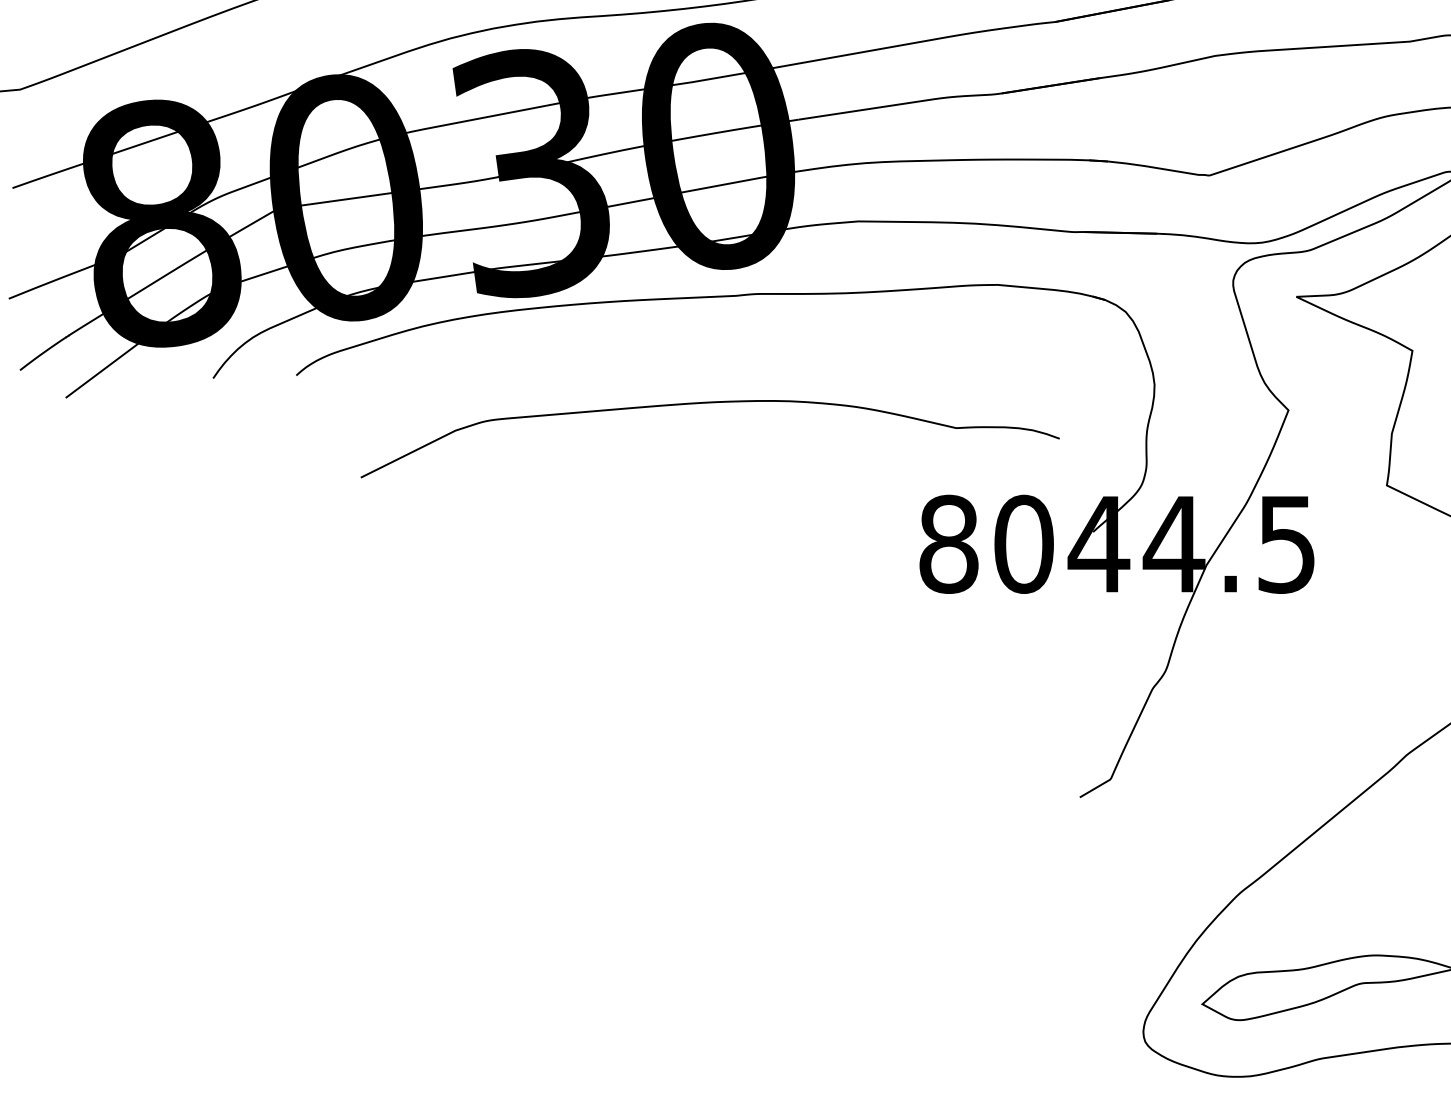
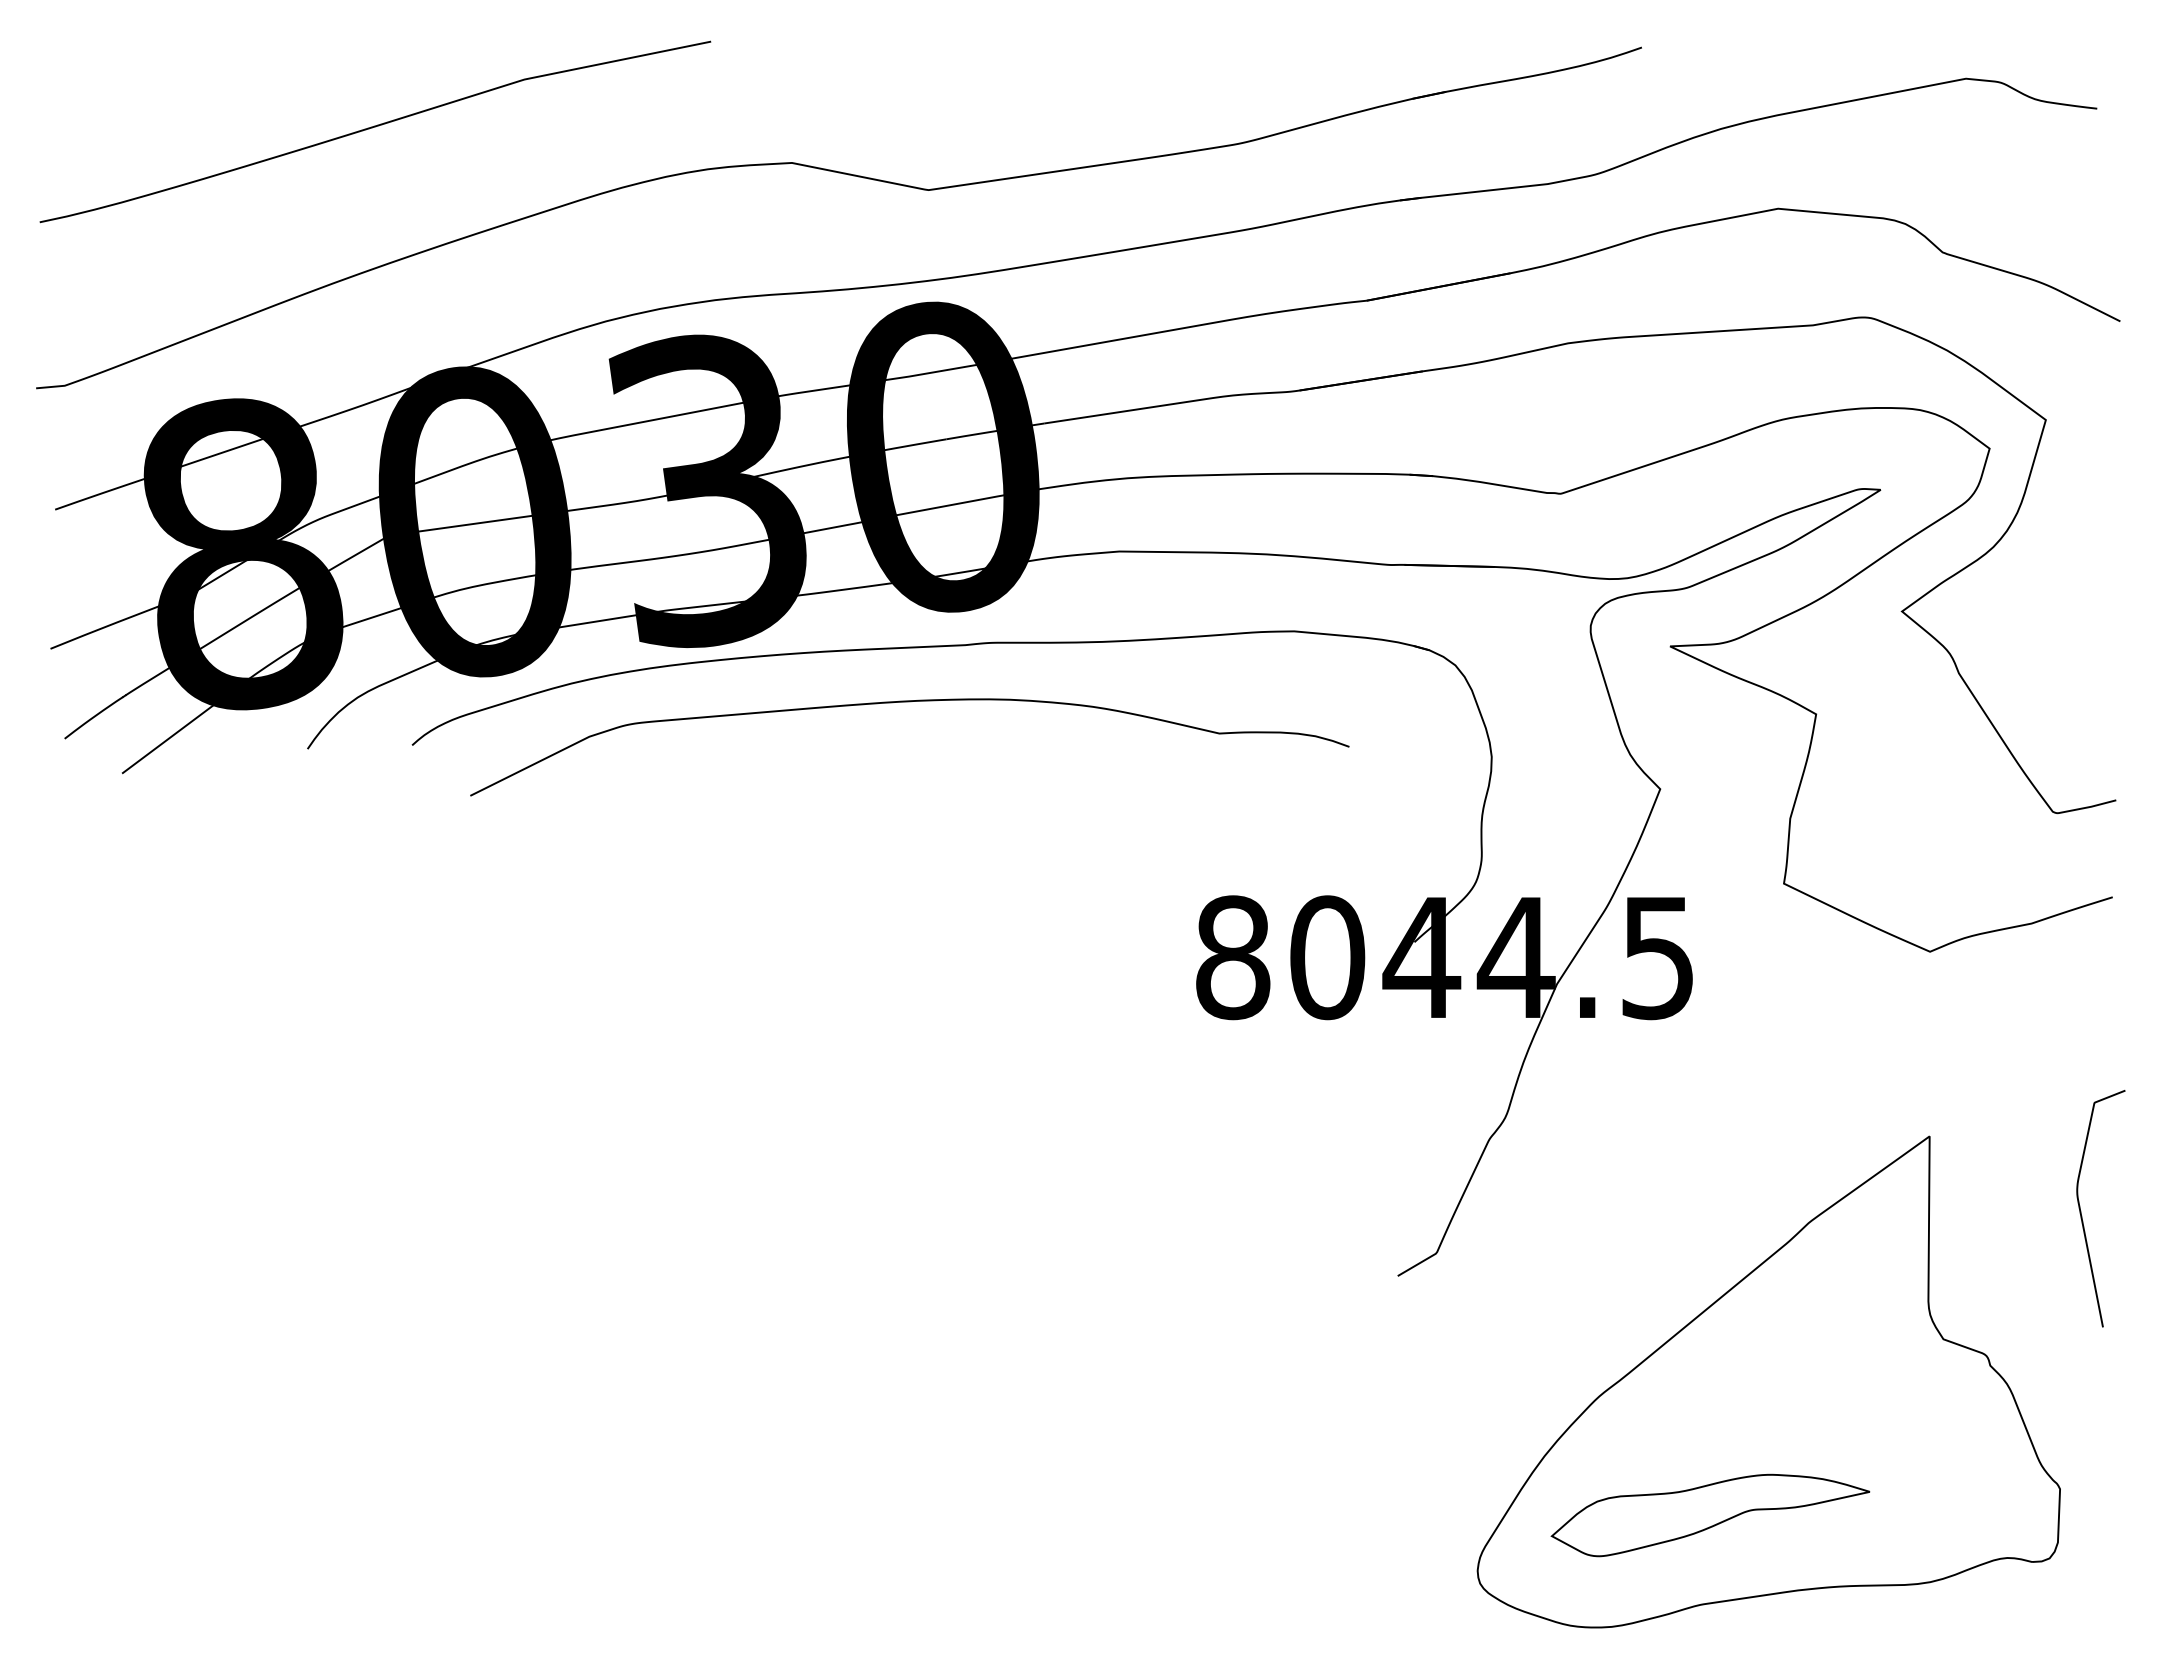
curve: (709, 403) -> (909, 702), moved

